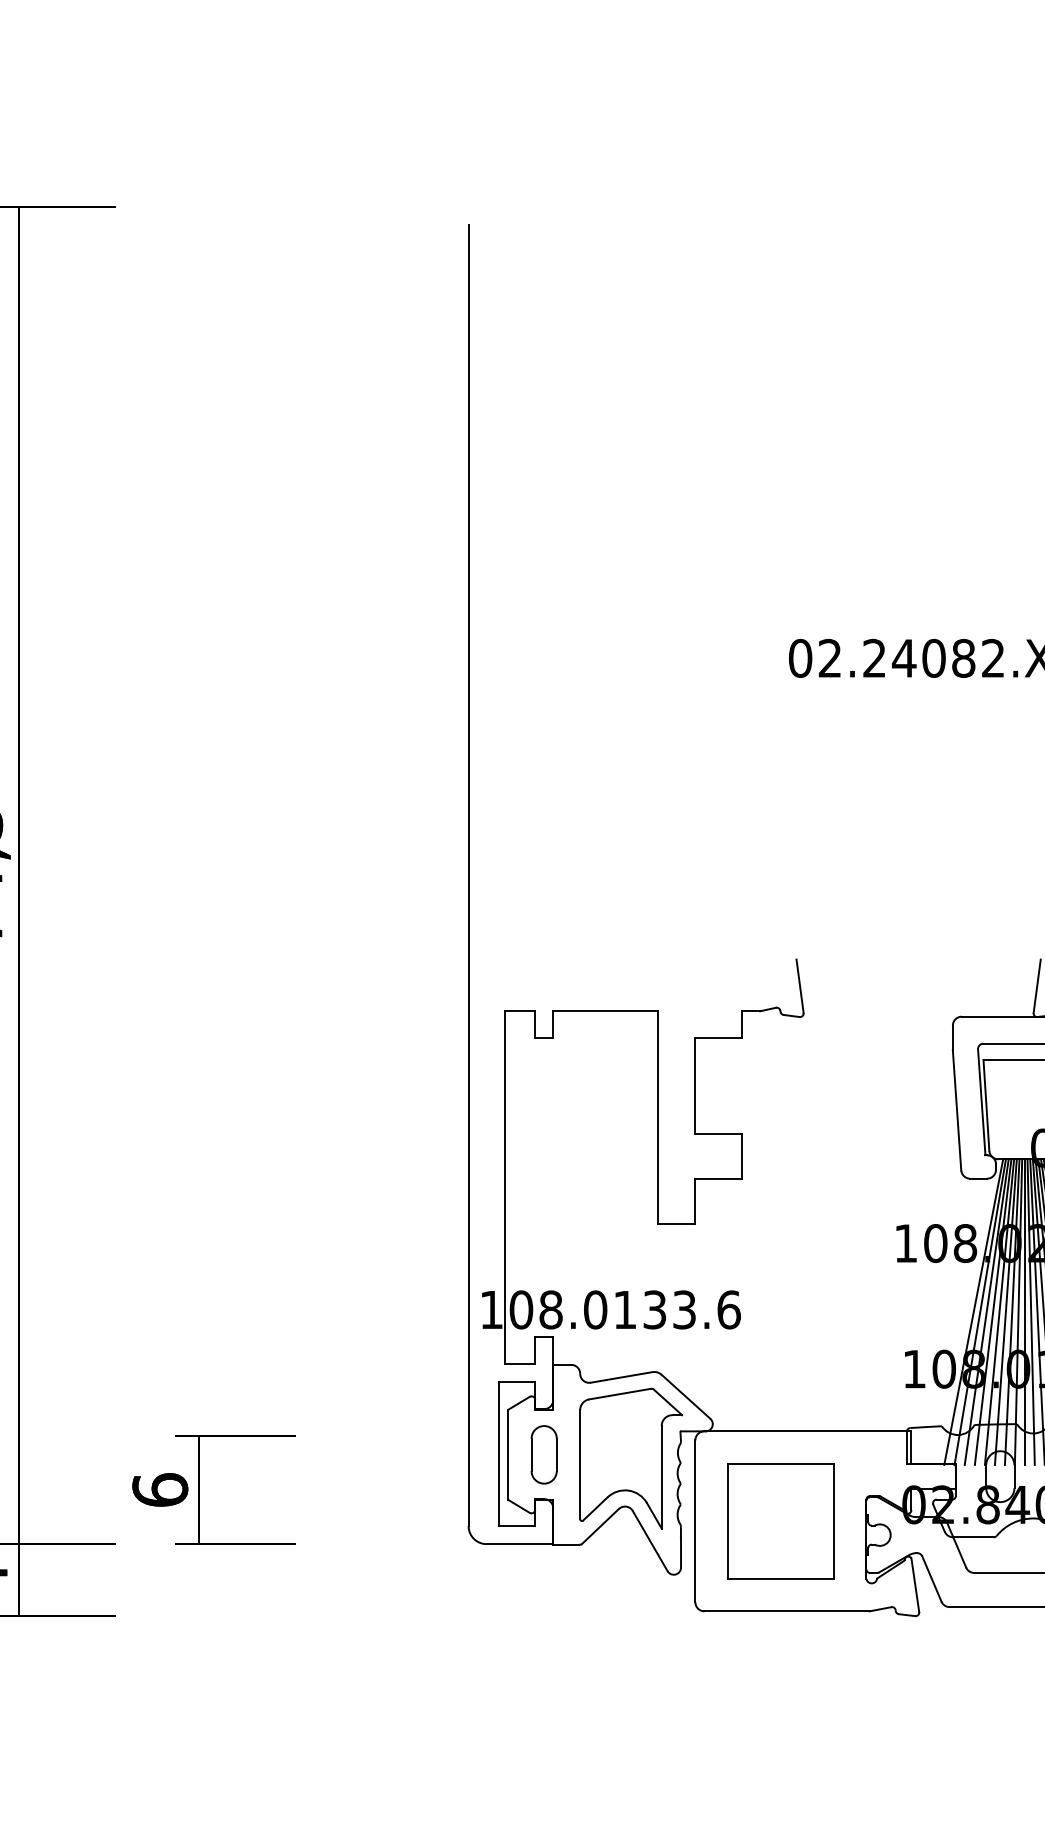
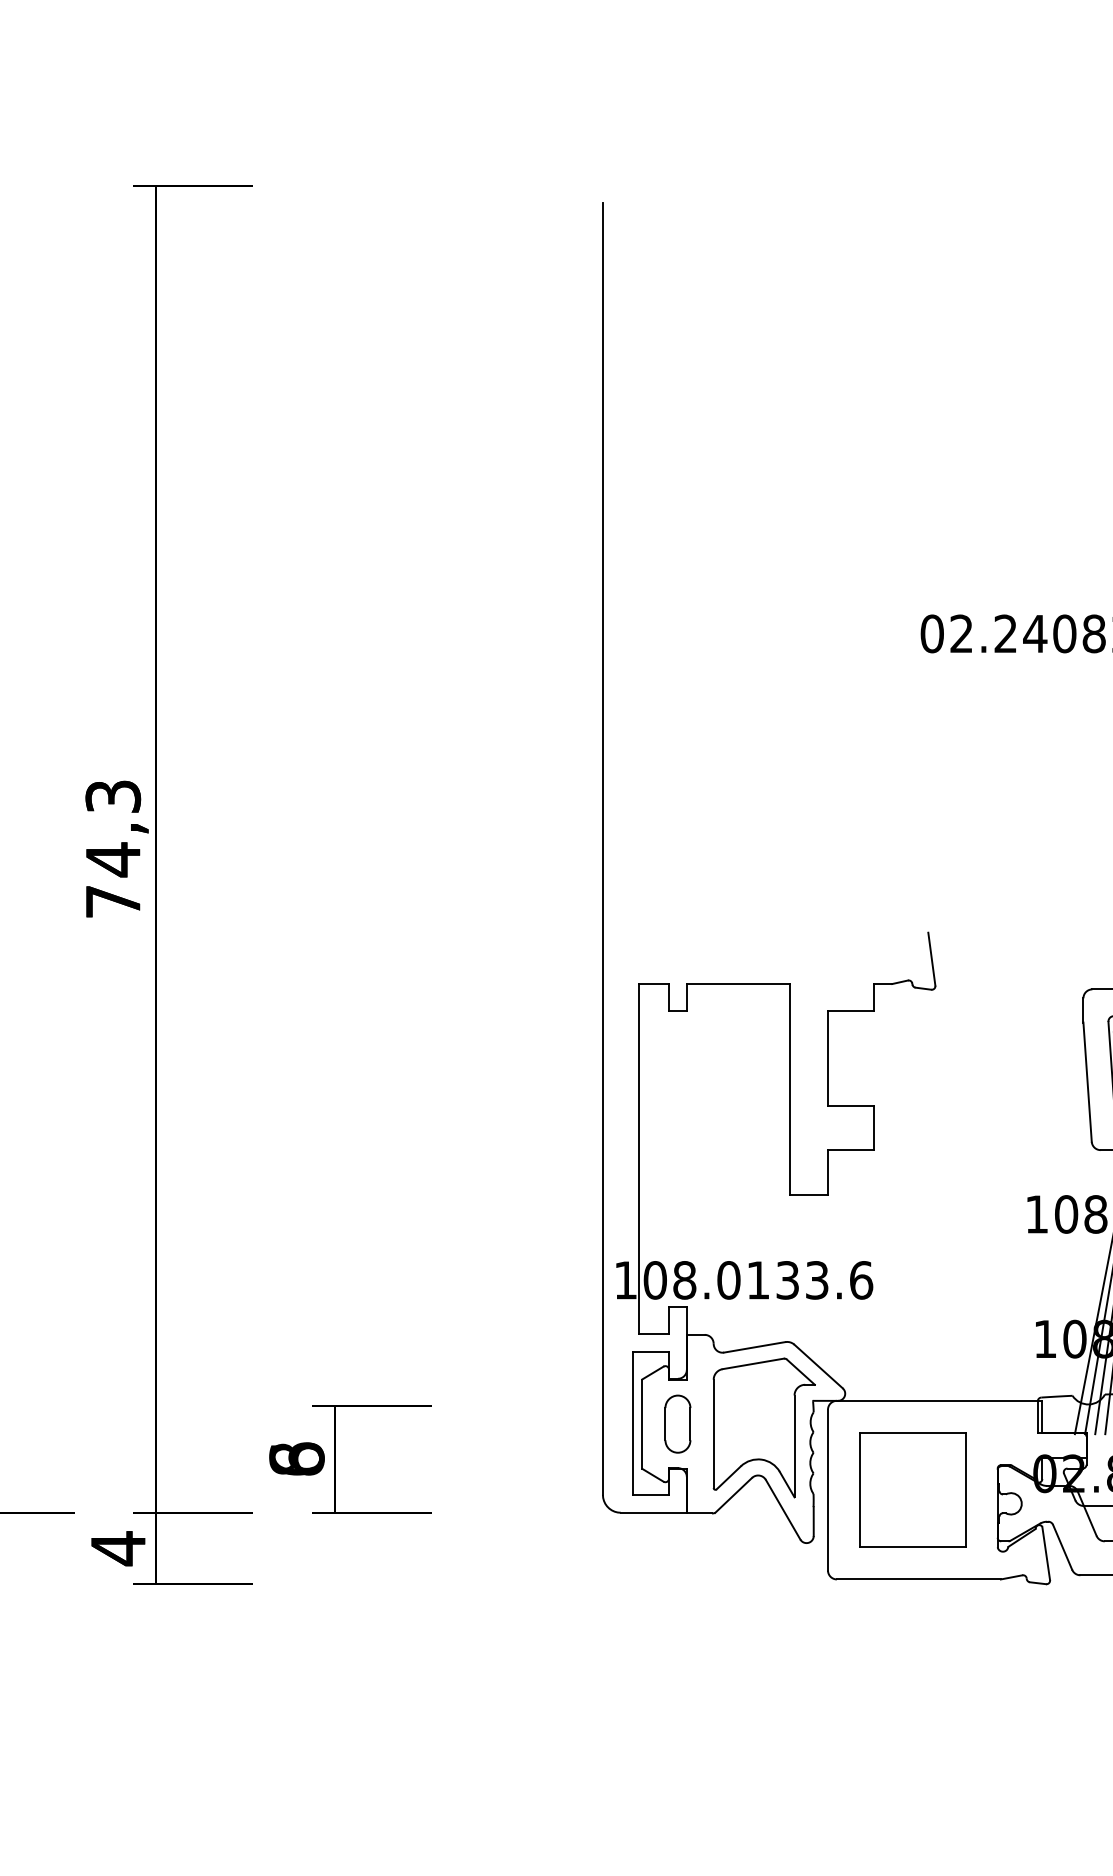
text: (159, 1489) -> (296, 1458), 6 -> 8

